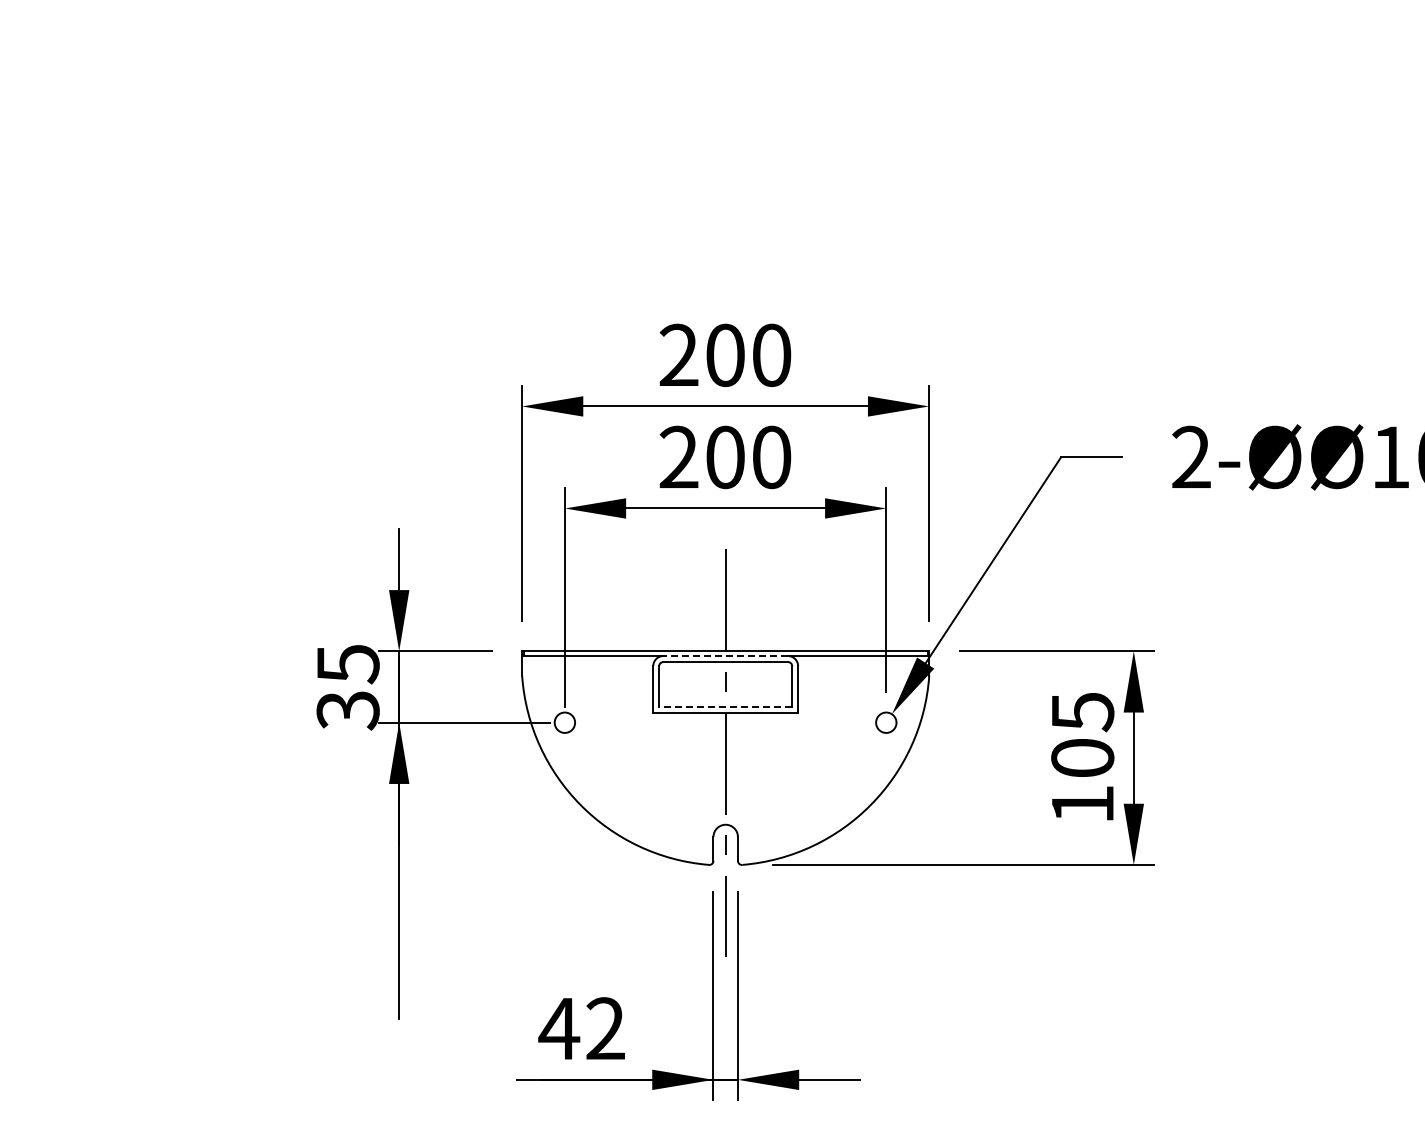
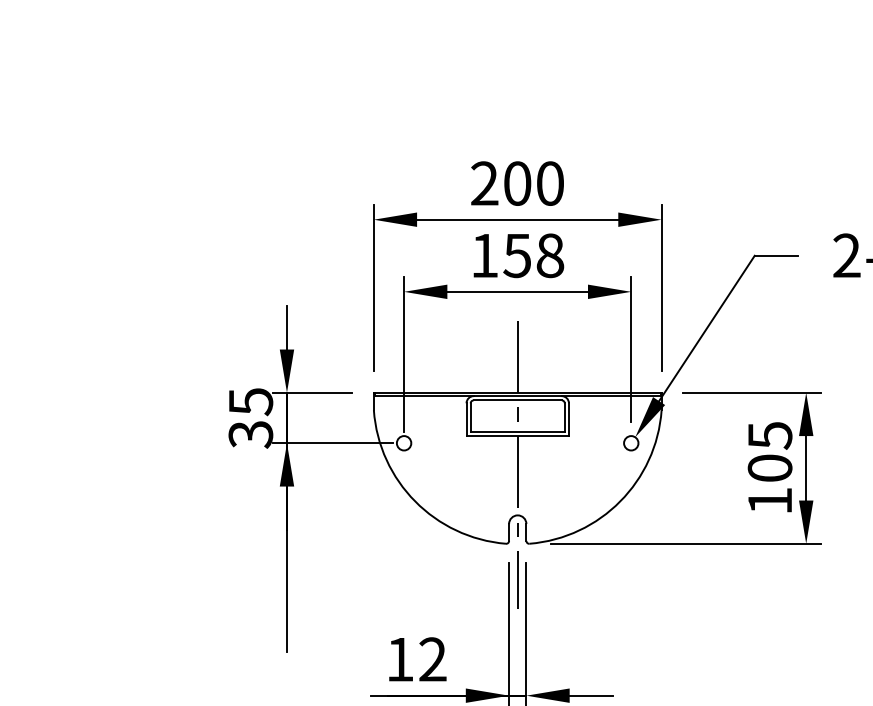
text: (725, 456) -> (517, 255), 200 -> 158
line: (725, 656) -> (517, 396), dashed -> solid
line: (725, 707) -> (517, 432), dashed -> solid
text: (559, 1028) -> (400, 659), 42 -> 12

